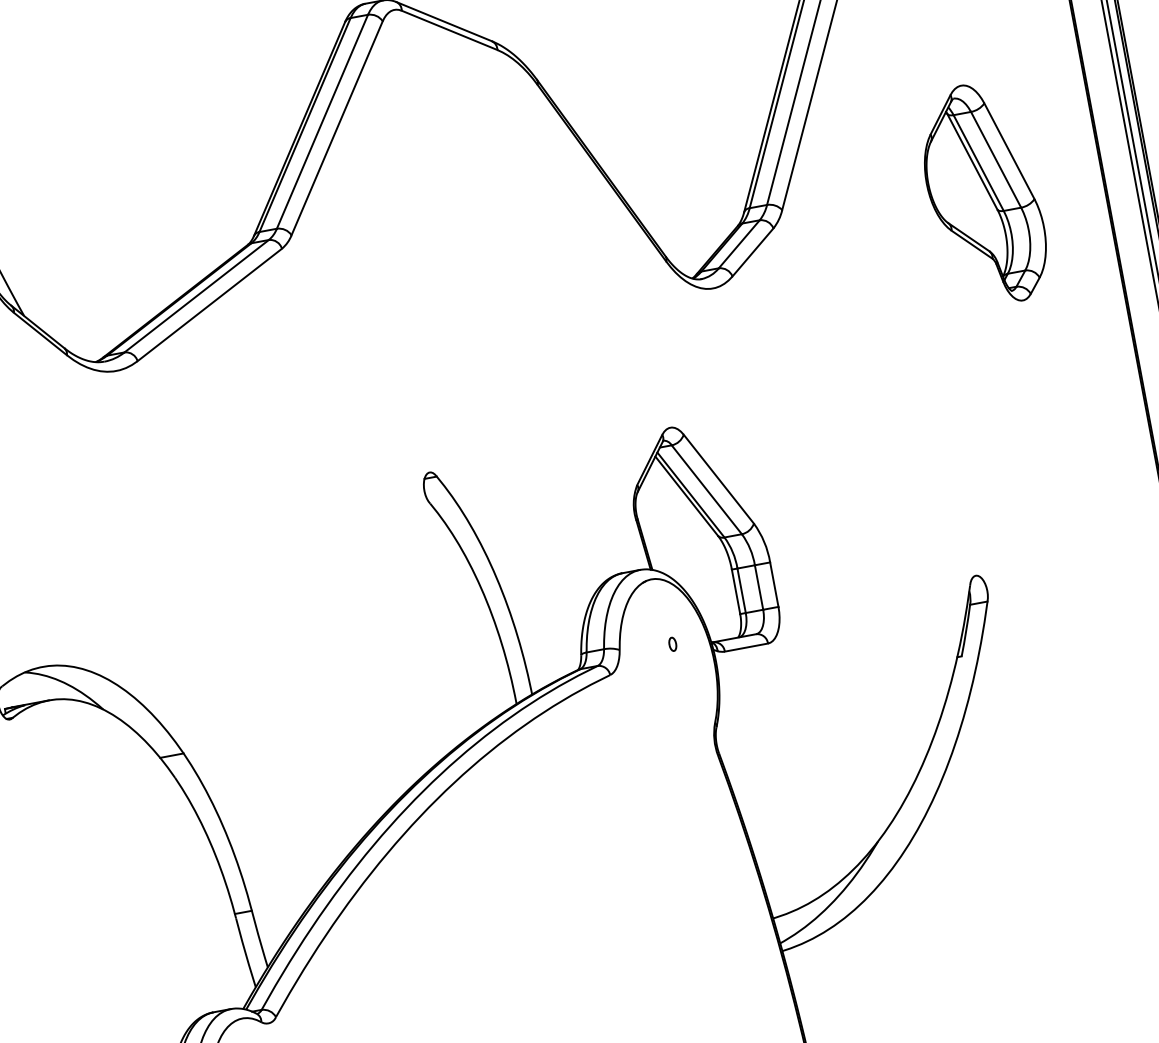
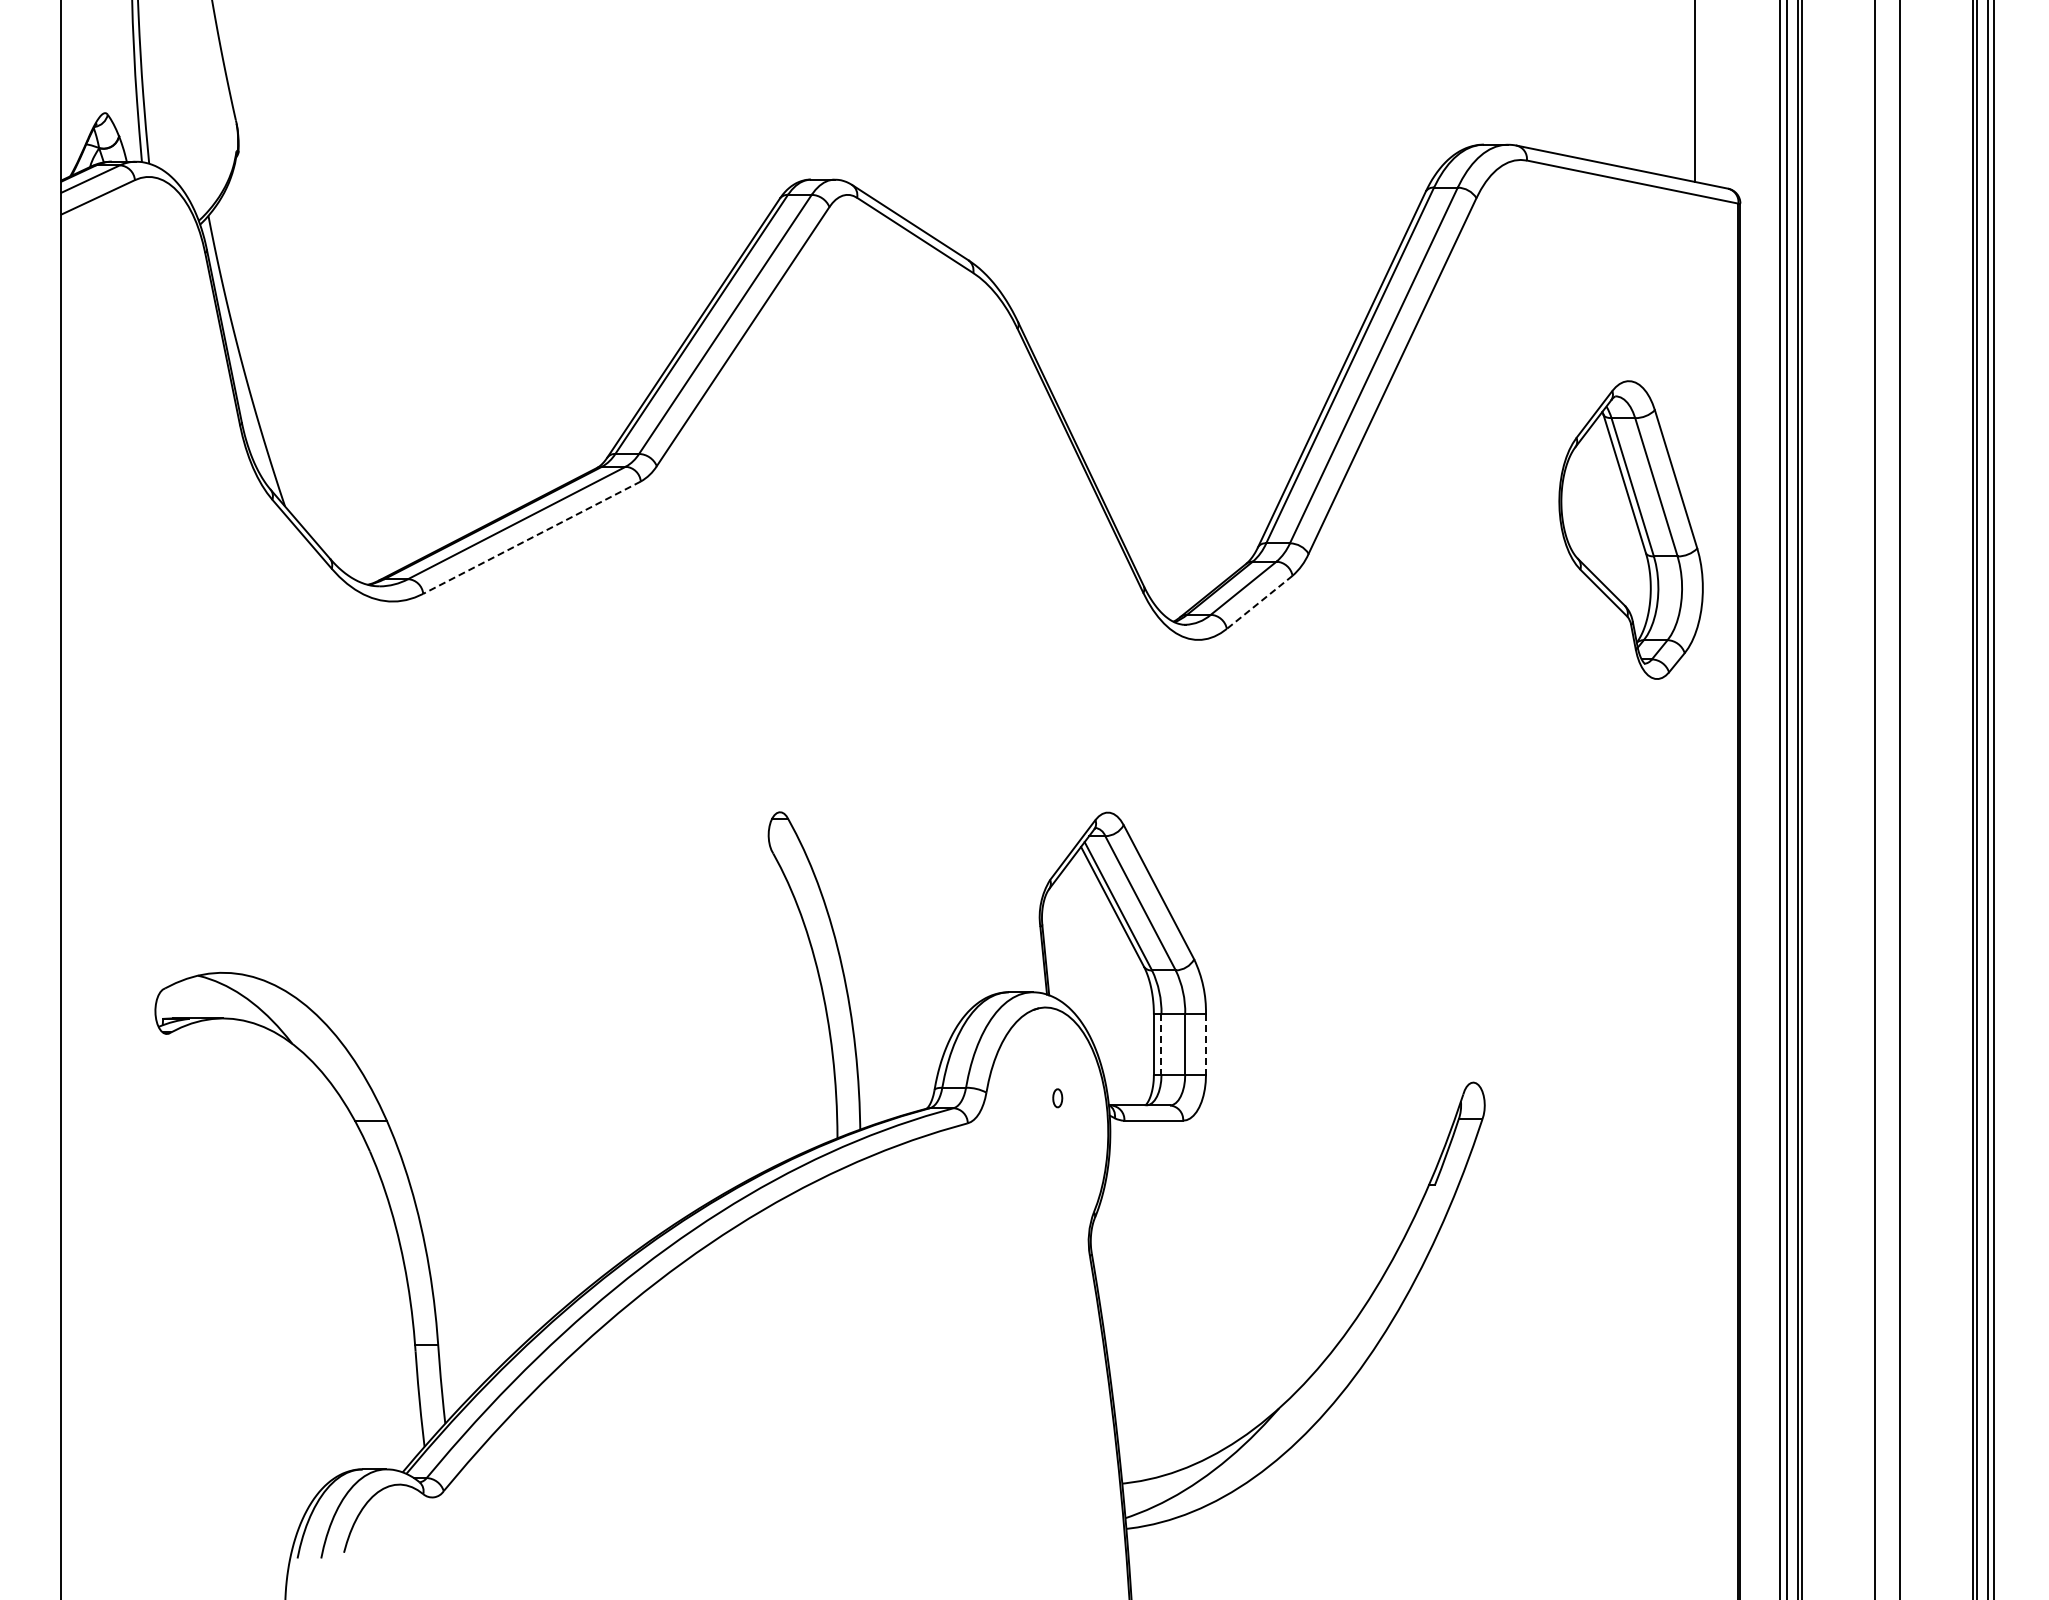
part: (982, 194) -> (1630, 529), moved
line: (752, 252) -> (1259, 602), solid -> dashed
line: (209, 304) -> (531, 537), solid -> dashed
line: (774, 585) -> (1206, 1045), solid -> dashed
line: (741, 591) -> (1161, 1045), solid -> dashed

